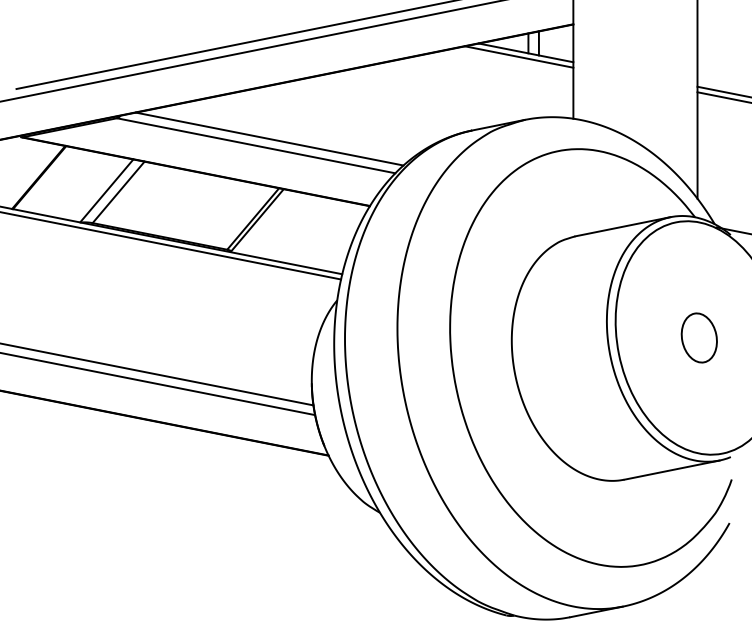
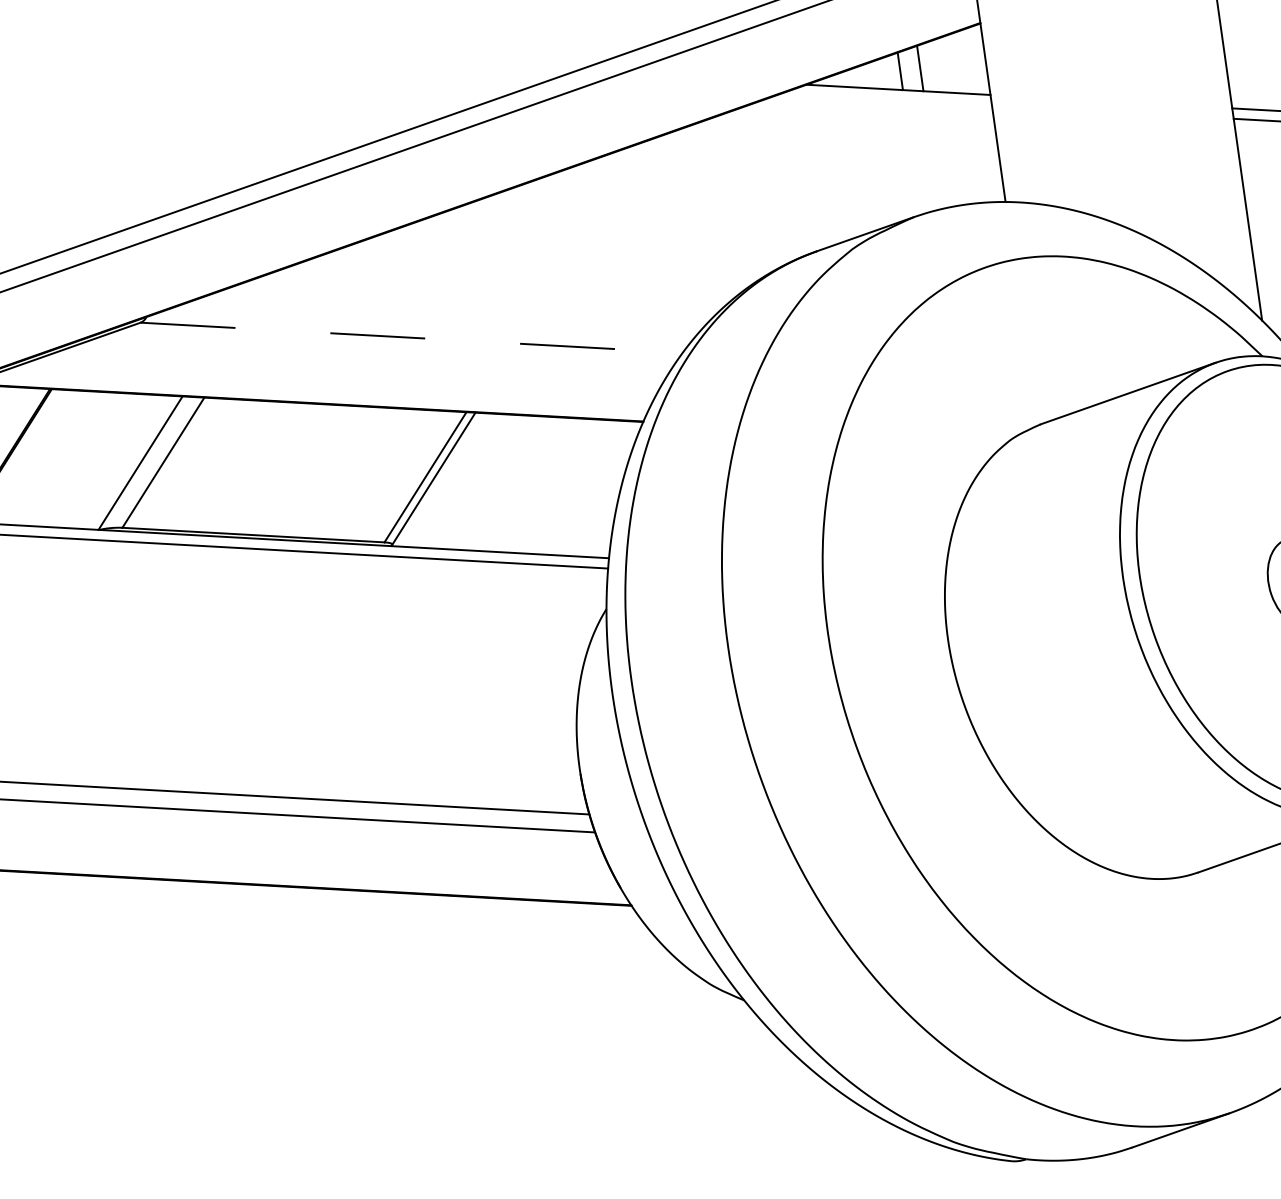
line: (519, 56) -> (886, 98), removed
line: (269, 138) -> (434, 320), removed
line: (256, 145) -> (412, 337), solid -> dashed

